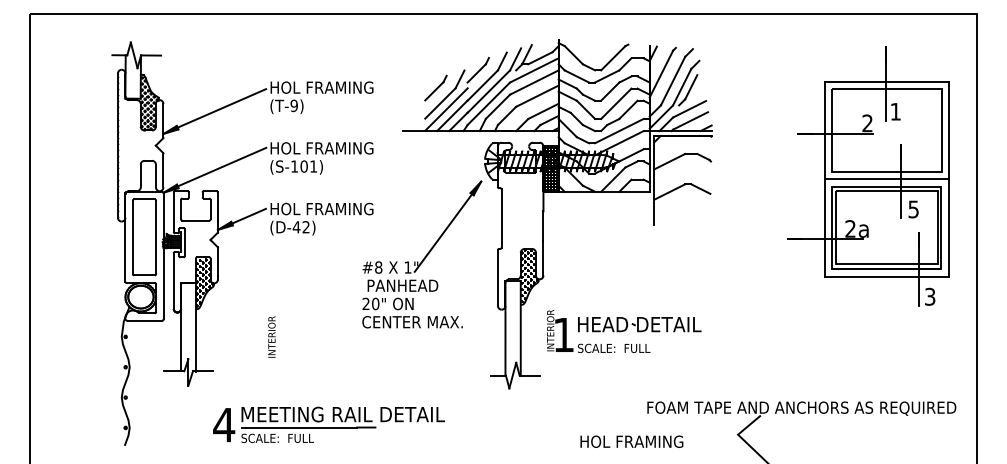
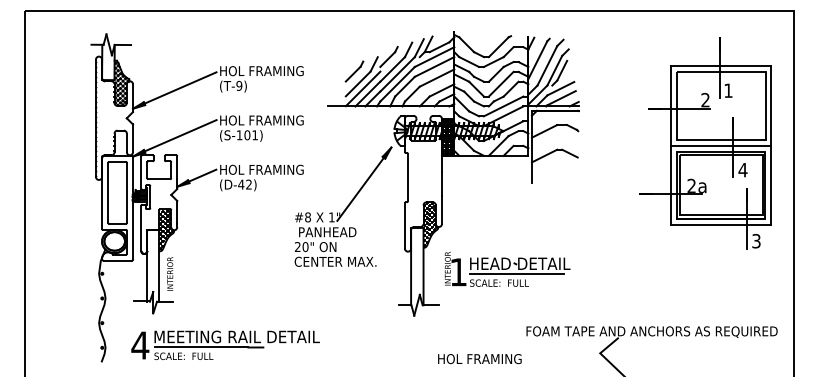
text: (913, 209) -> (742, 170), 5 -> 4
text: (272, 336) -> (170, 273), moved
line: (635, 337) -> (516, 274), added
part: (328, 423) -> (225, 344), moved
text: (631, 442) -> (479, 359), moved

